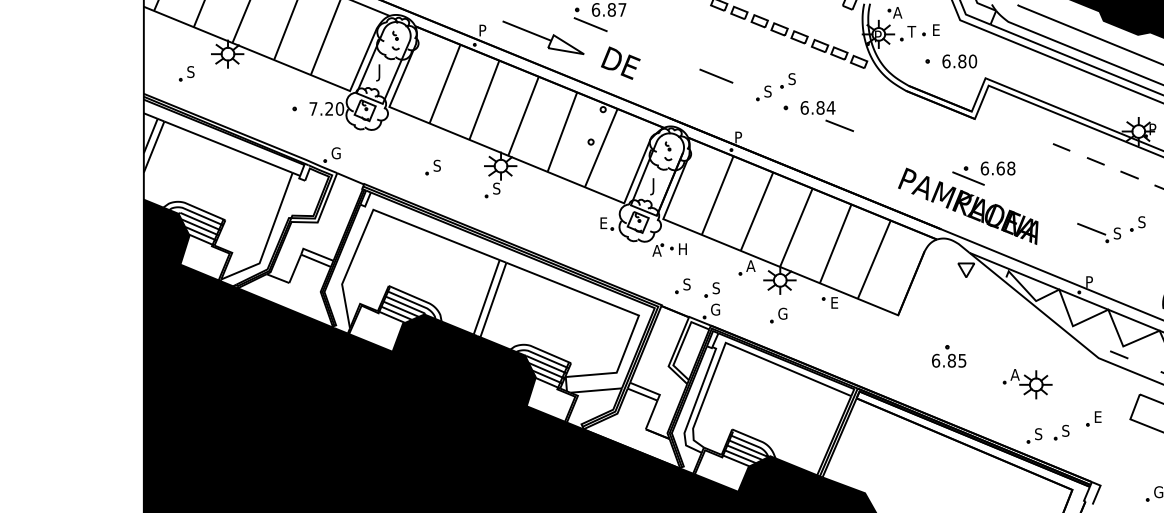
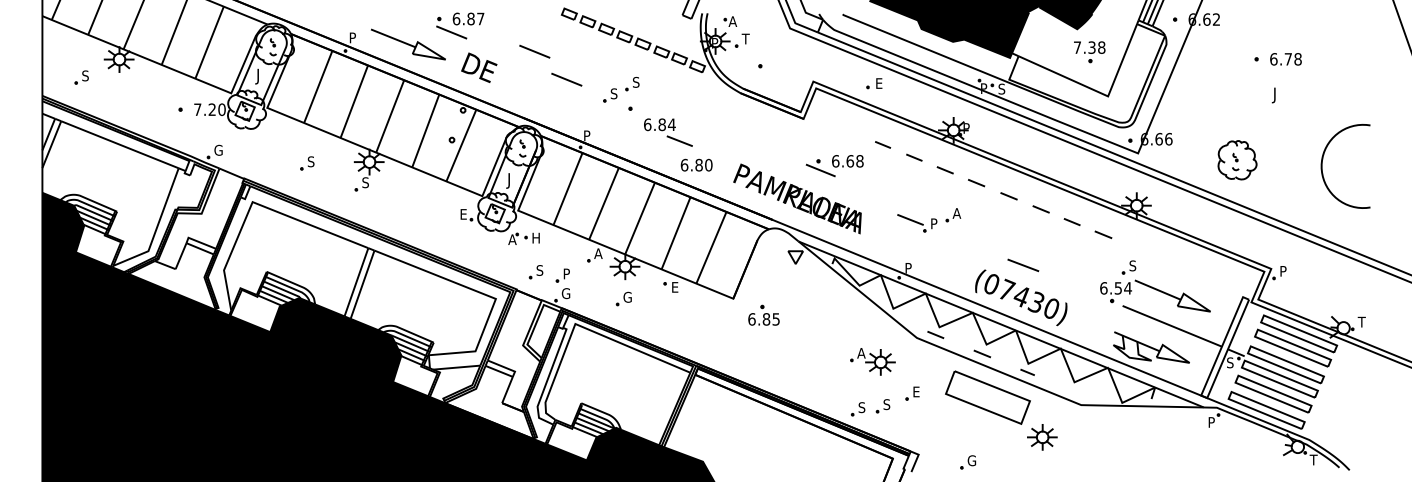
part: (931, 30) -> (874, 83), moved
line: (681, 45) -> (534, 51), added
text: (959, 60) -> (696, 164), moved
part: (827, 116) -> (668, 132), moved
part: (983, 174) -> (834, 166), moved
text: (1141, 222) -> (956, 213), S -> A
text: (1116, 233) -> (933, 223), S -> P
text: (716, 287) -> (566, 273), S -> P
part: (948, 355) -> (763, 314), moved
part: (1027, 383) -> (872, 361), moved

